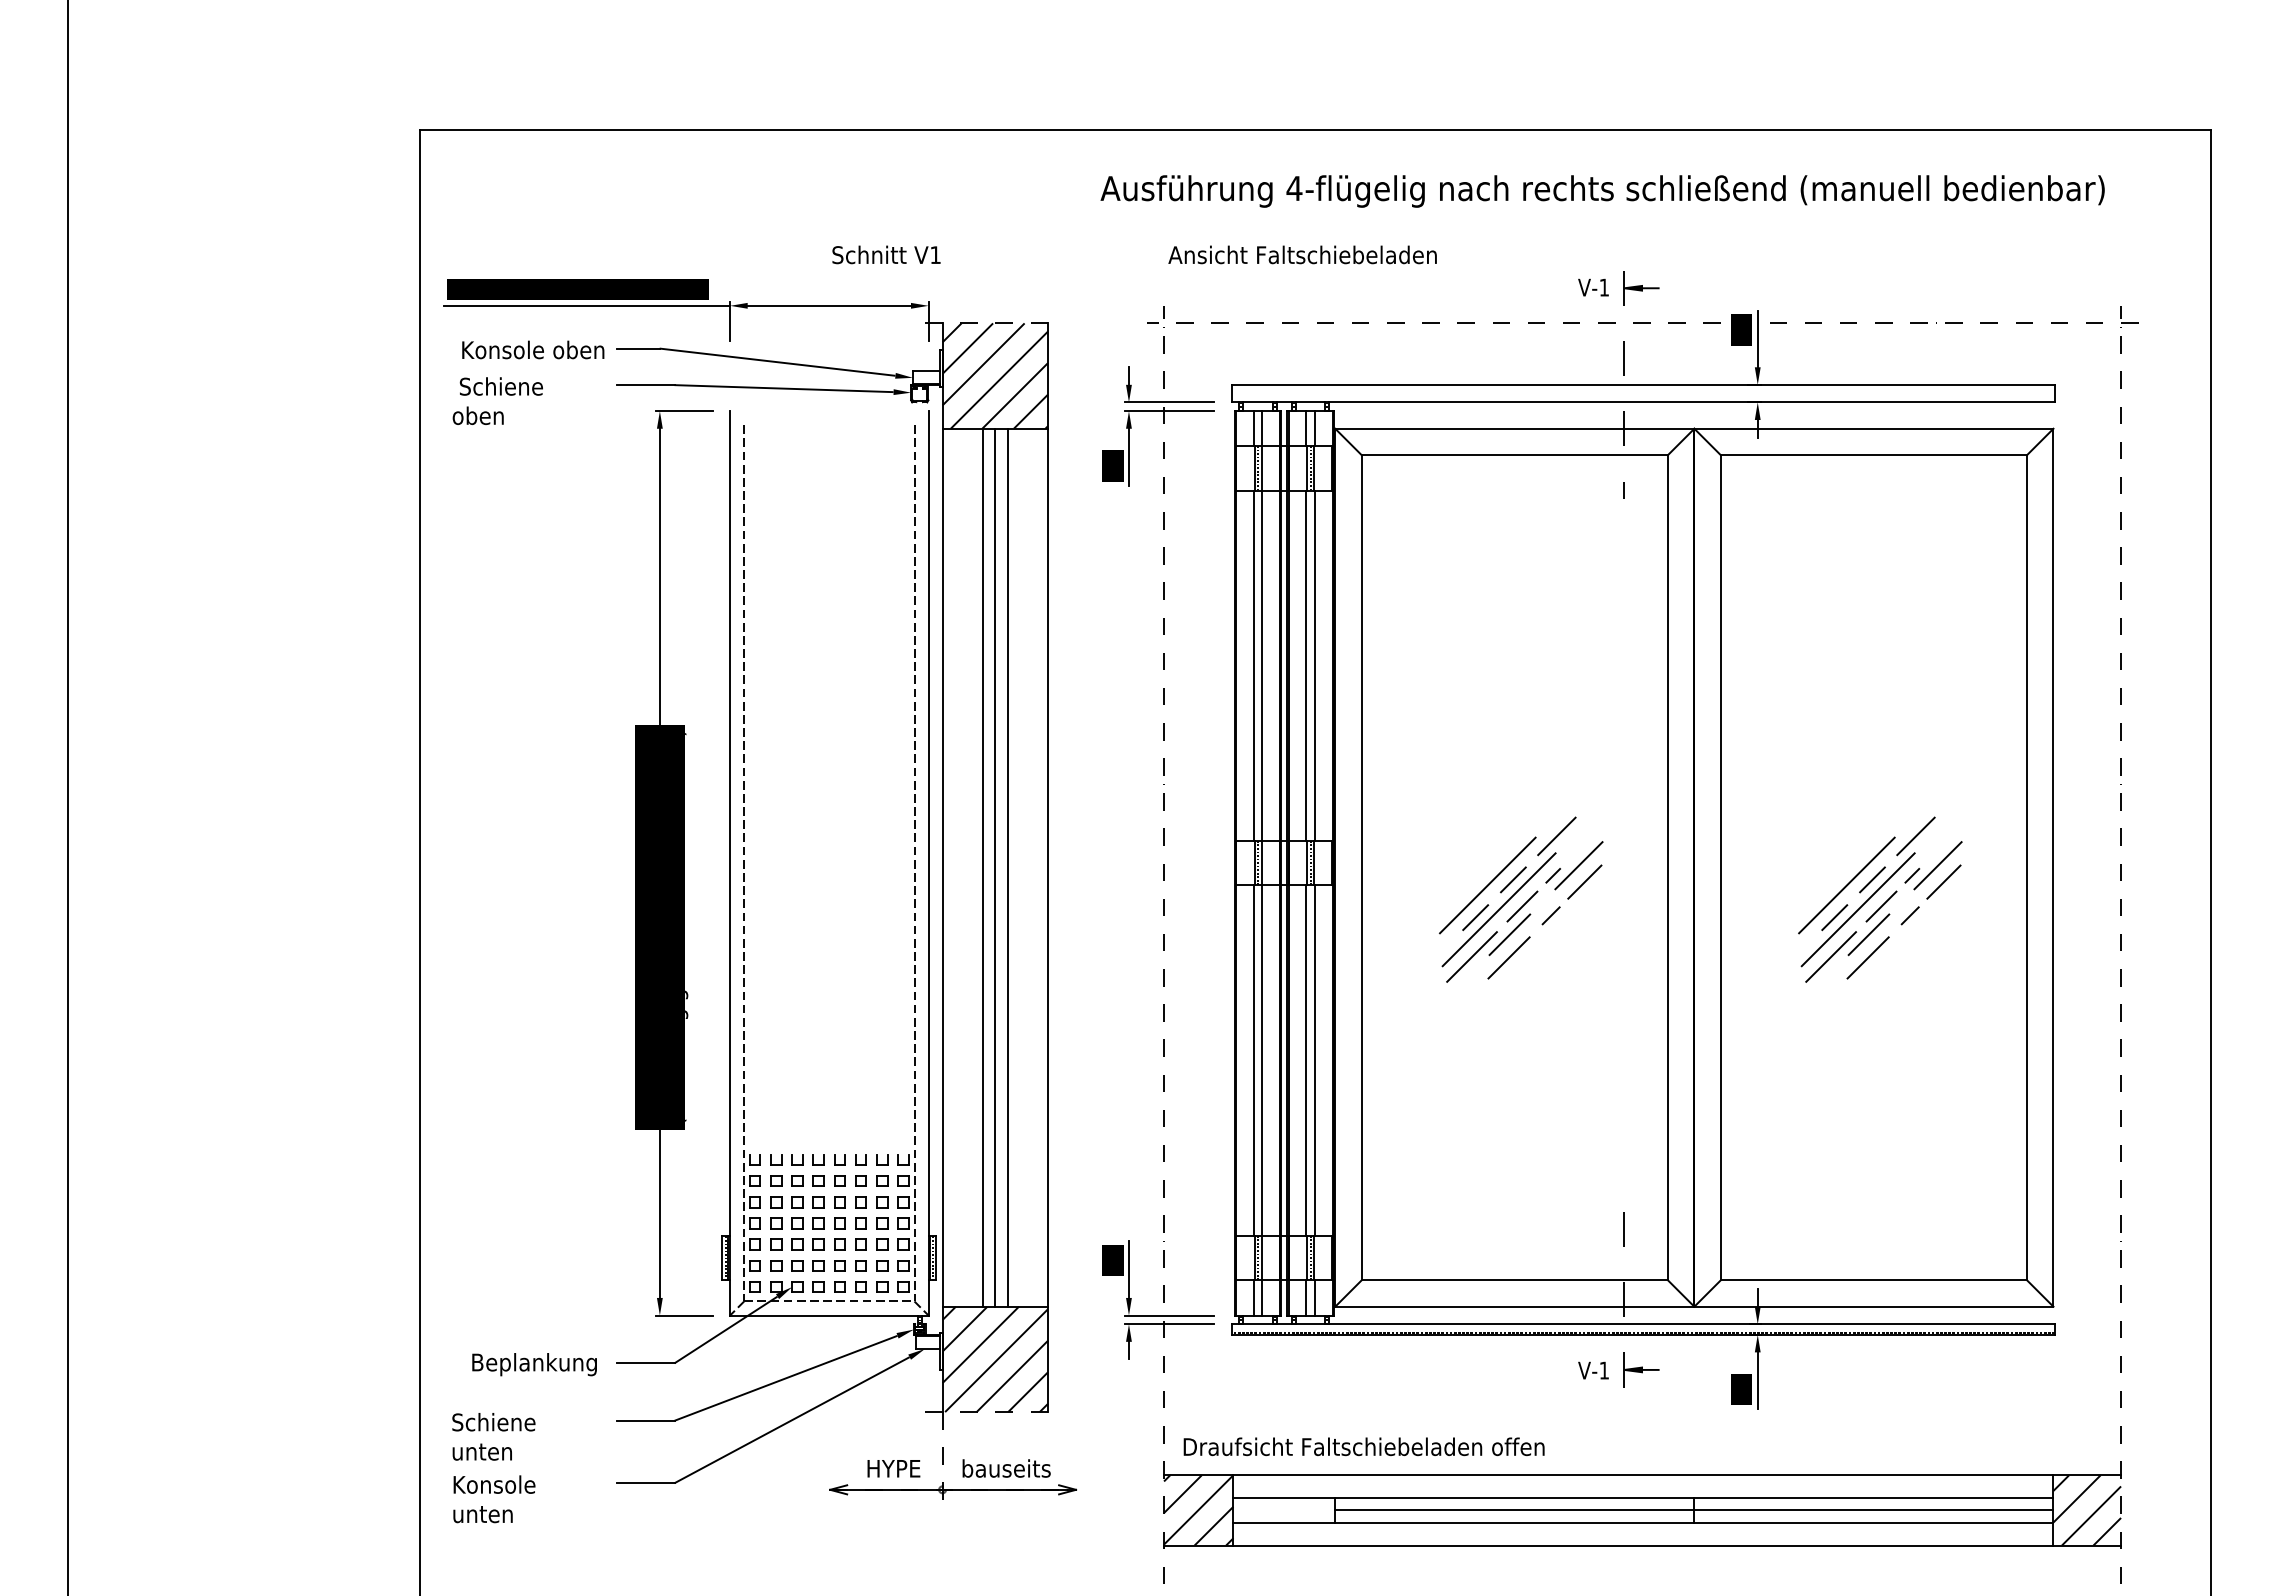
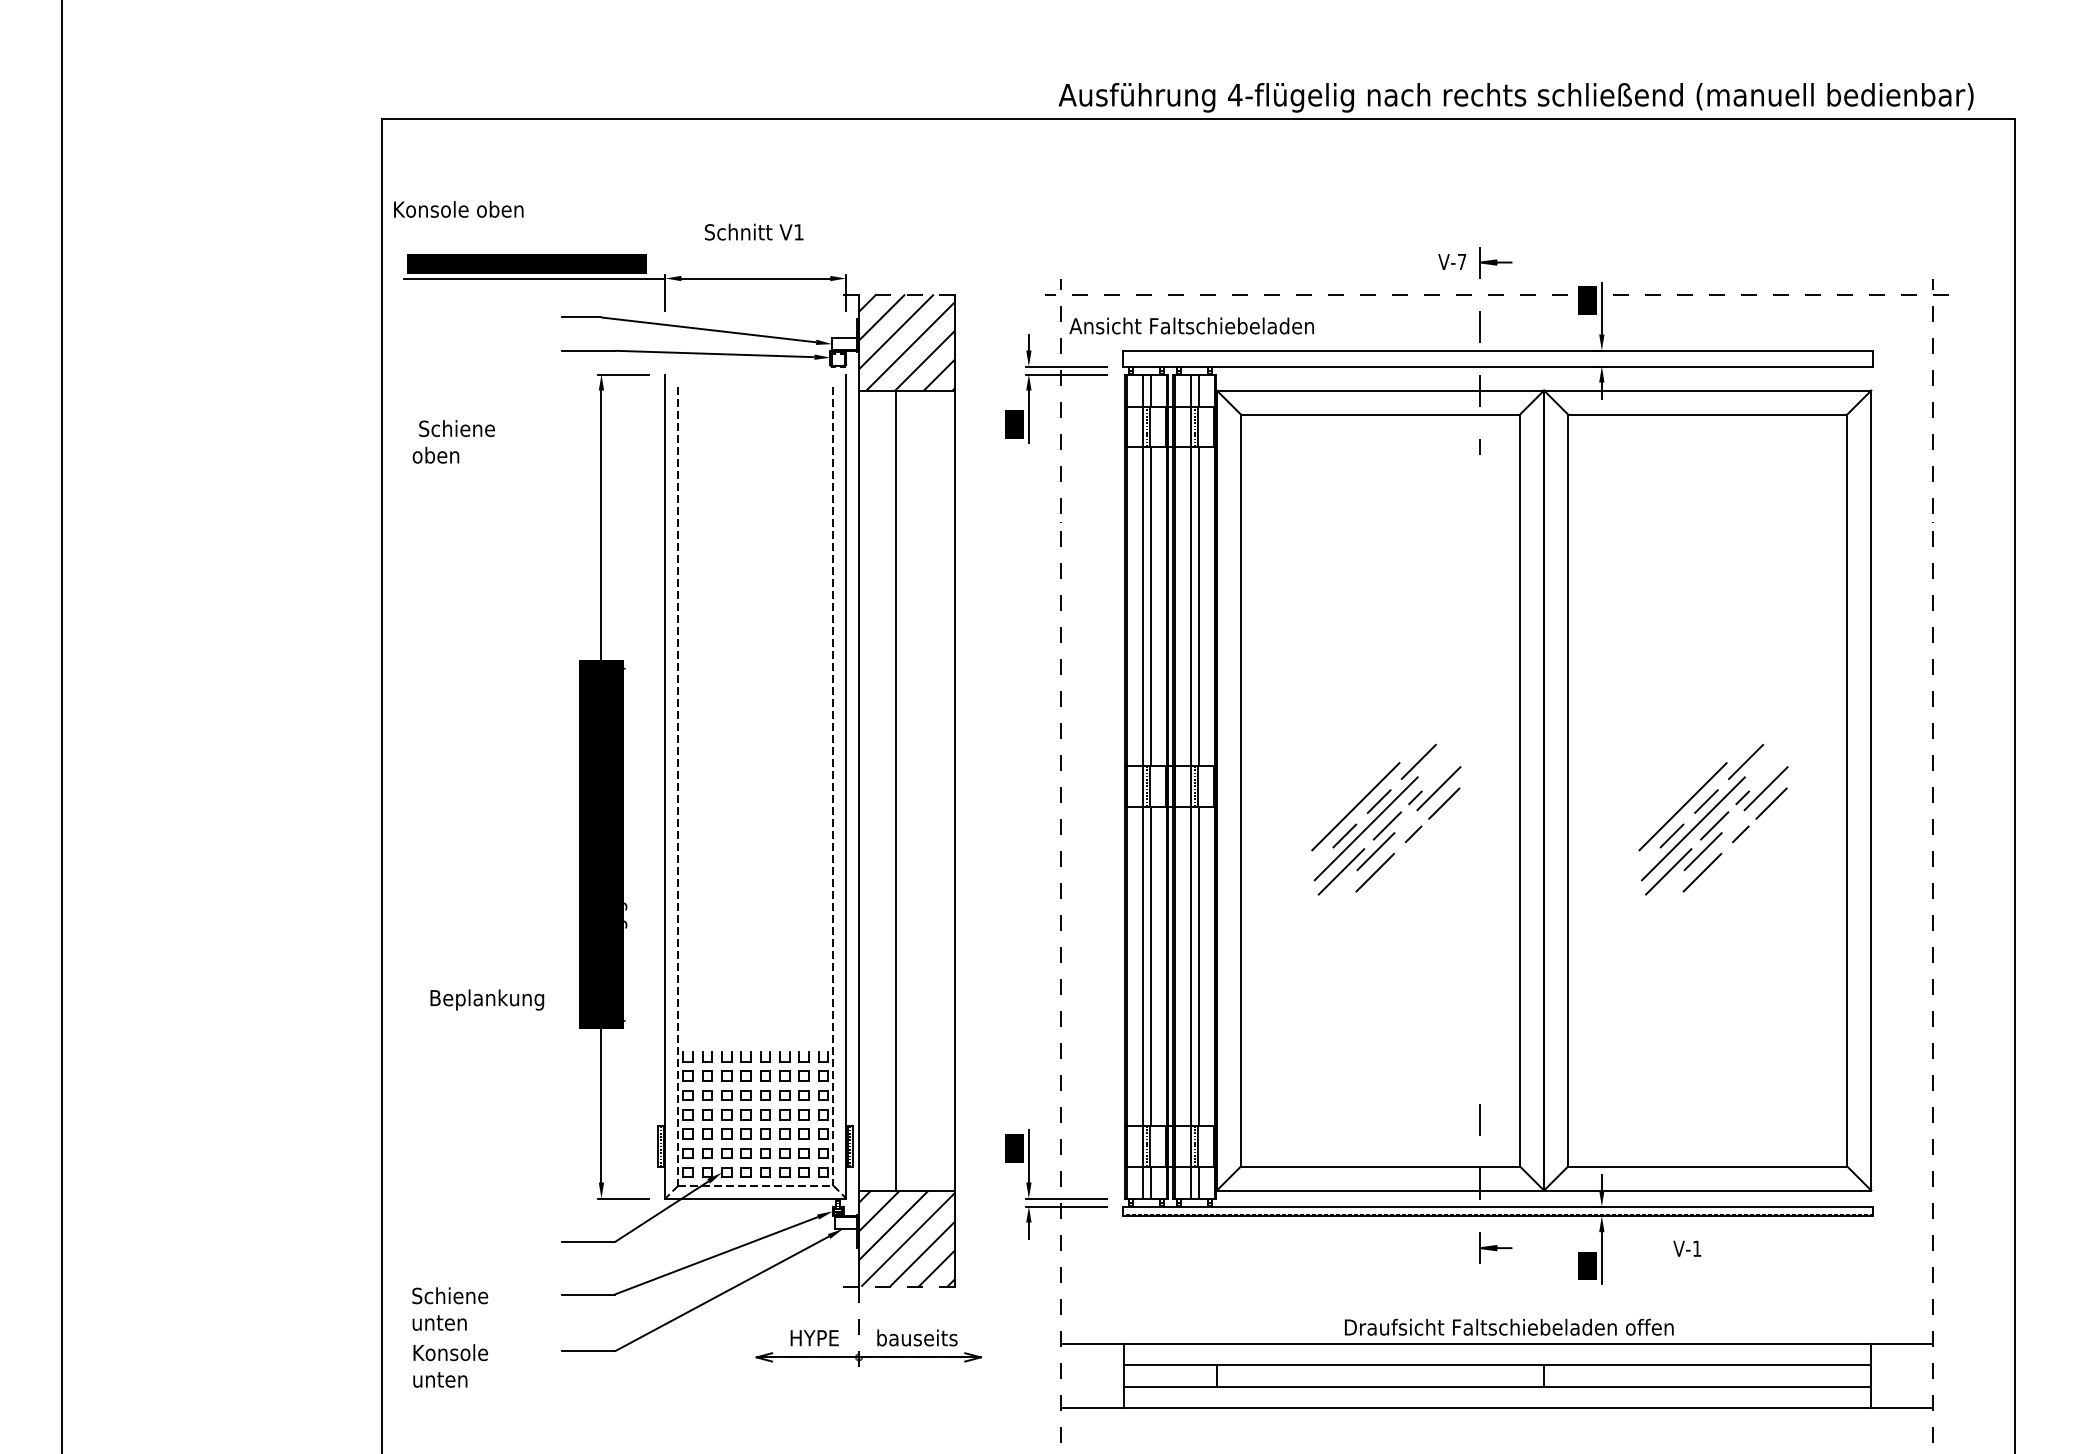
text: (1602, 191) -> (1515, 97), moved
text: (886, 254) -> (754, 231), moved
text: (1302, 254) -> (1191, 325), moved
text: (1603, 287) -> (1461, 261), V-1 -> V-7
text: (533, 349) -> (458, 208), moved
text: (497, 400) -> (453, 441), moved
line: (995, 867) -> (907, 790), removed
line: (1007, 867) -> (918, 790), removed
text: (534, 1364) -> (487, 999), moved
text: (1593, 1370) -> (1687, 1248), moved
text: (1363, 1446) -> (1508, 1327), moved
hatch: (1198, 1510) -> (1092, 1376), removed
line: (1694, 1510) -> (1544, 1376), removed
hatch: (2087, 1510) -> (1902, 1376), removed

